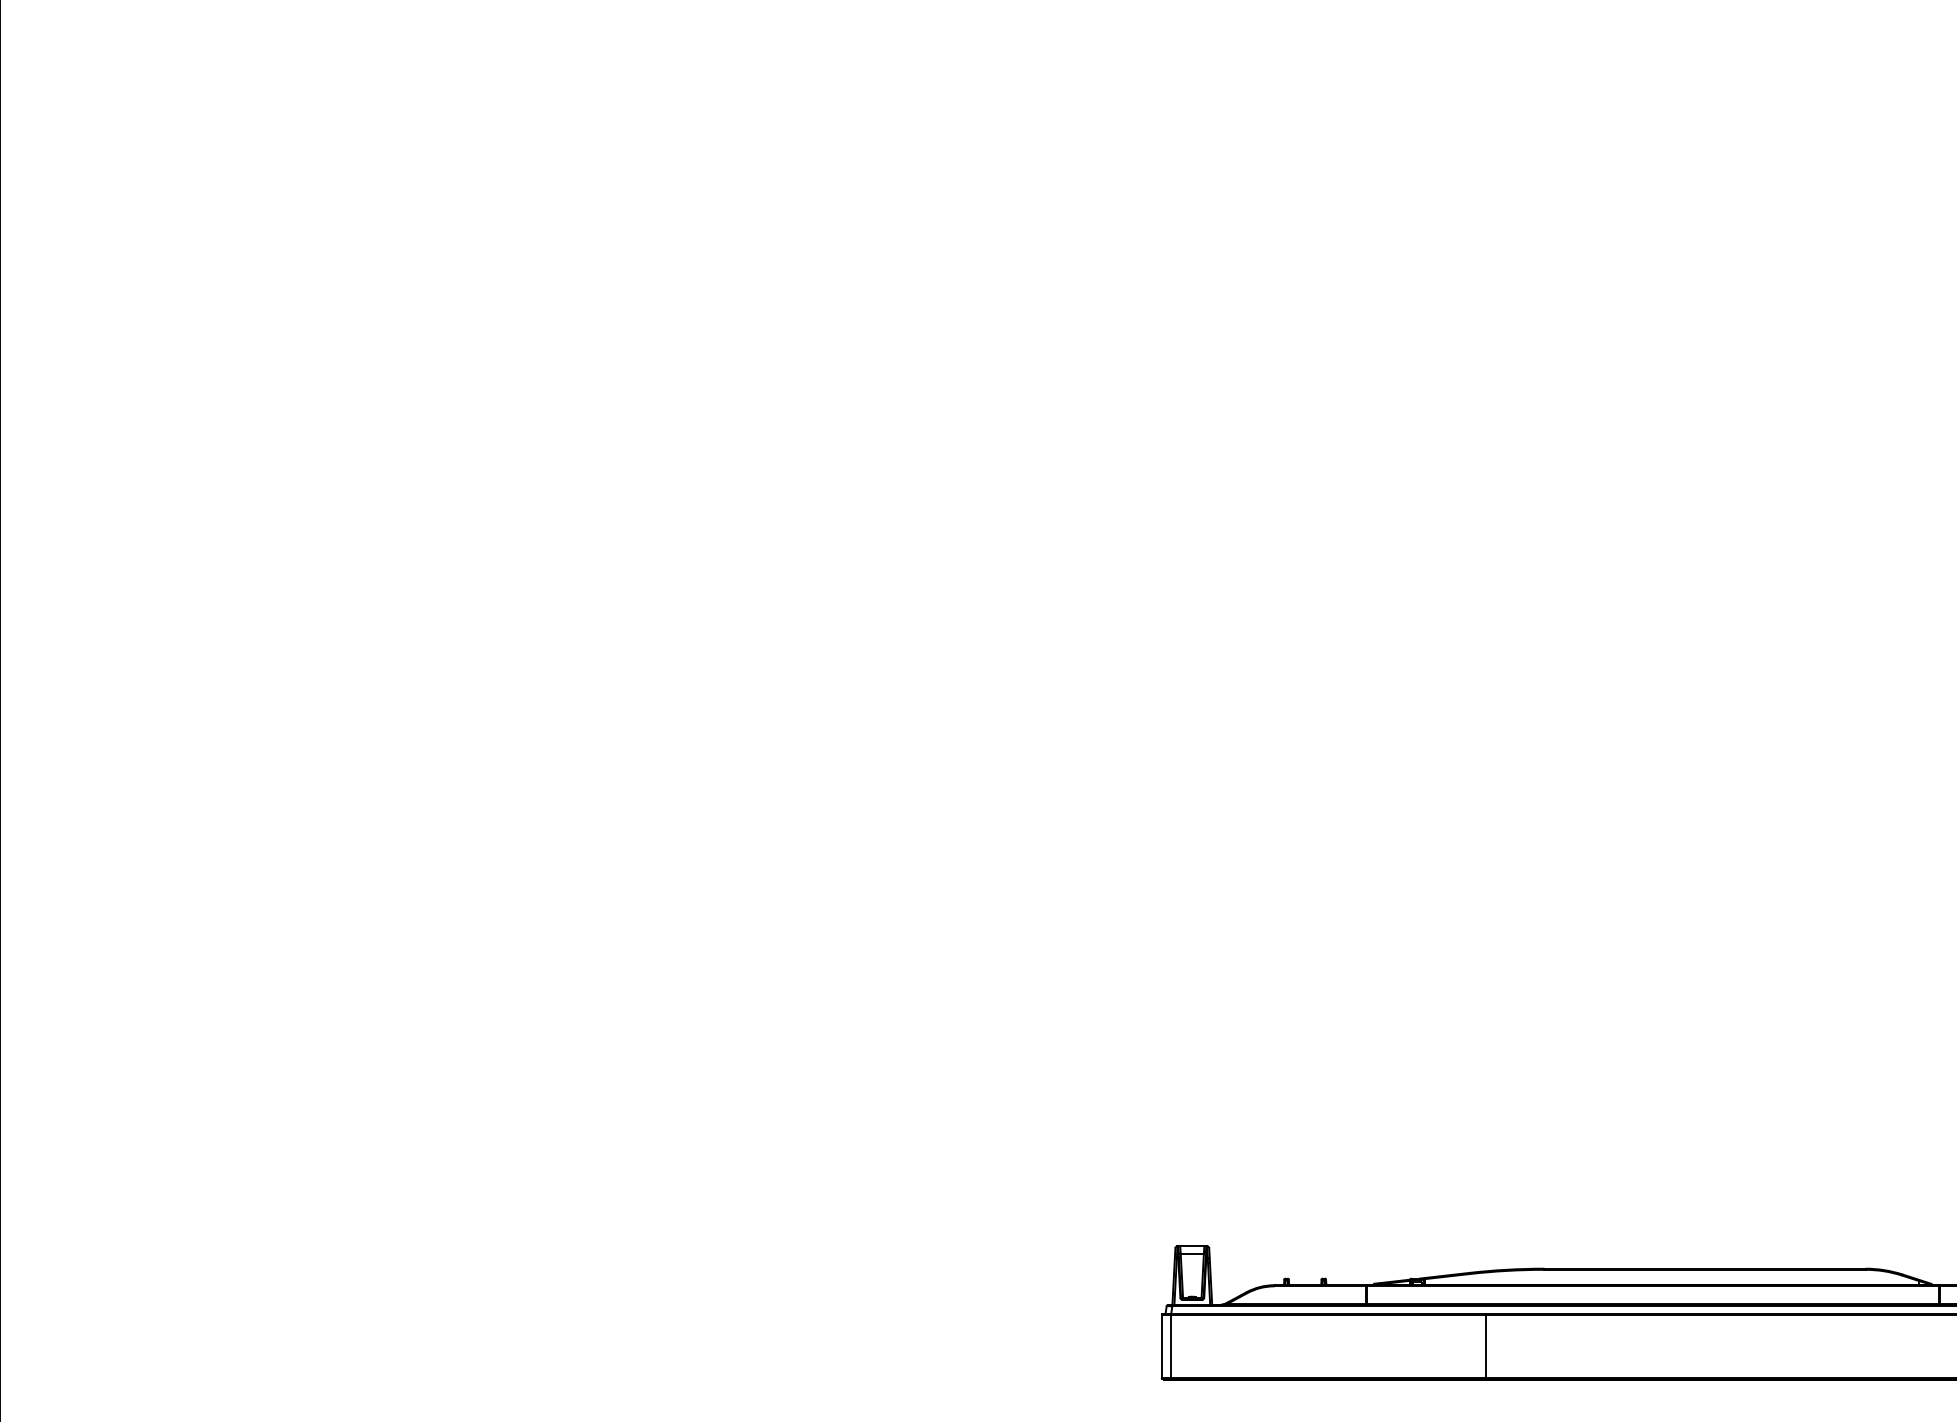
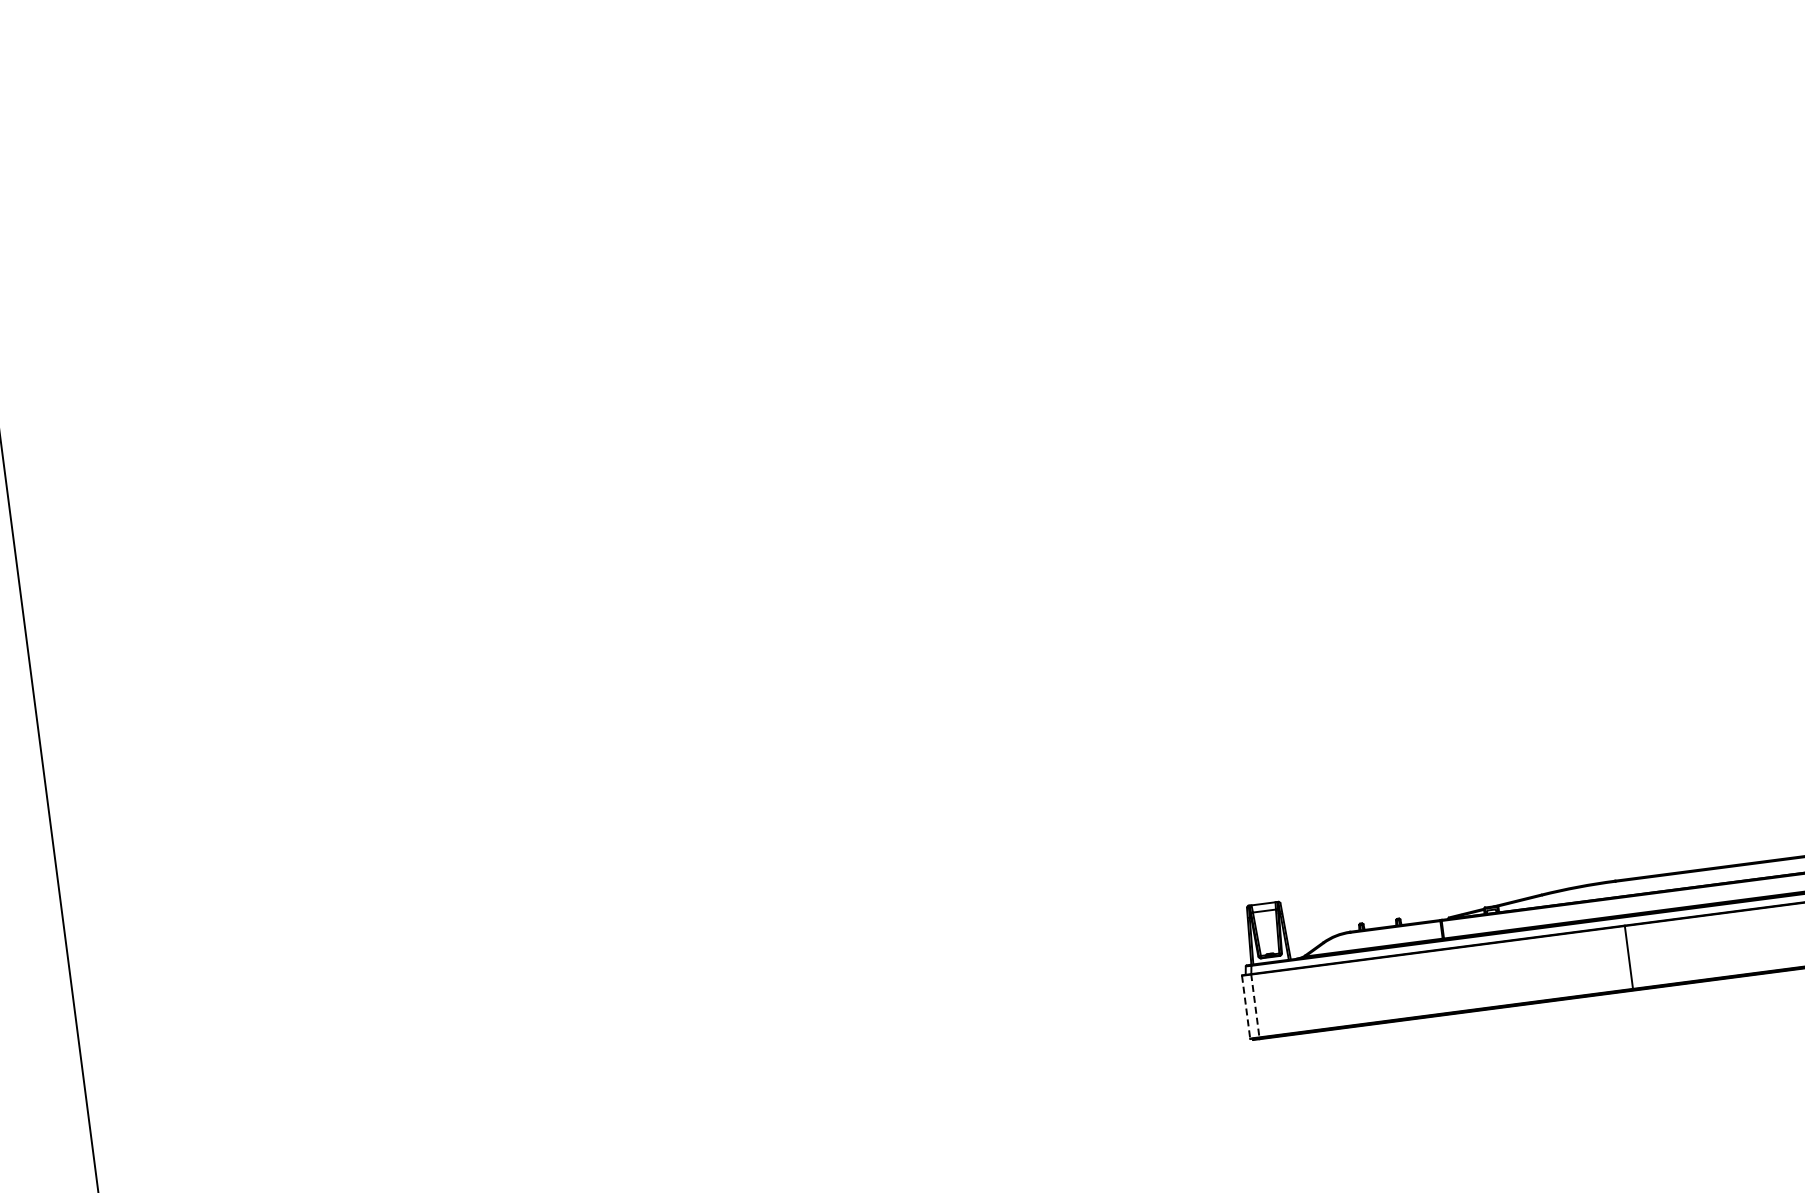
line: (1161, 1346) -> (1245, 1007), solid -> dashed
line: (1485, 1346) -> (1628, 957), moved
line: (1171, 1347) -> (1255, 1006), solid -> dashed

